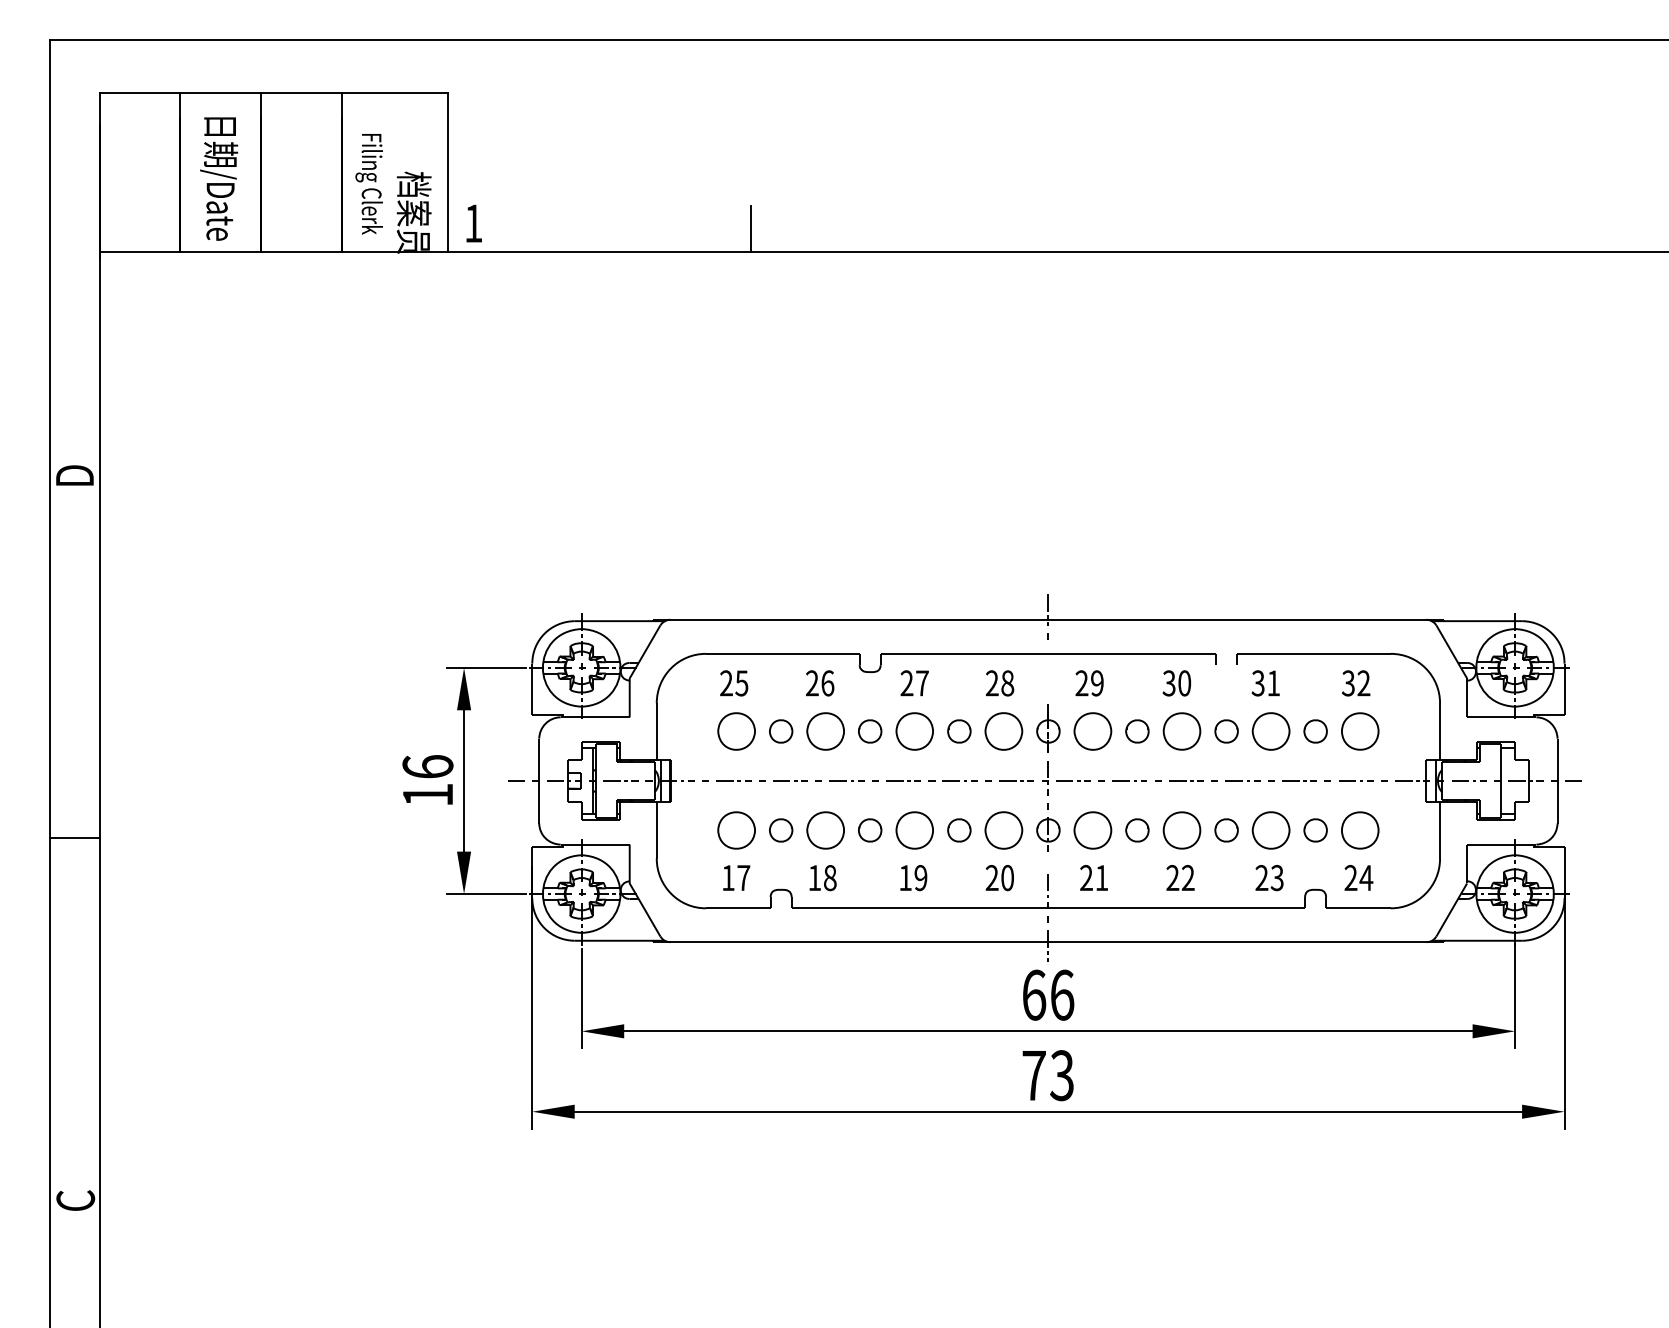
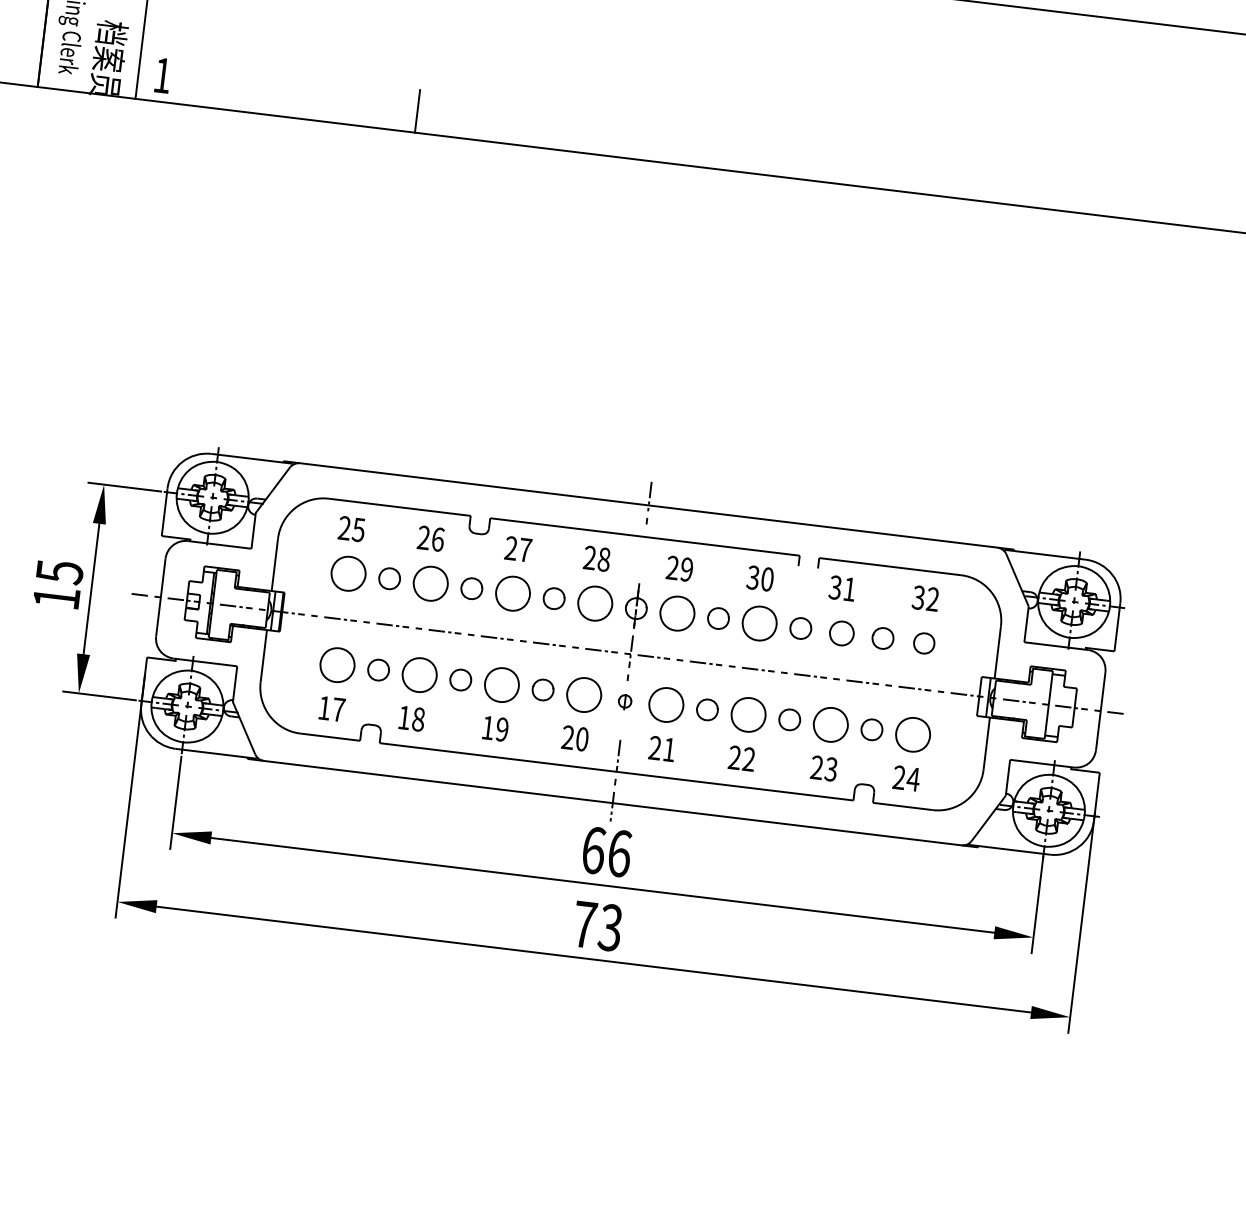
part: (1270, 731) -> (841, 633), size x0.7
part: (1360, 731) -> (924, 643), size x0.6
text: (427, 767) -> (59, 572), 16 -> 15
part: (1048, 834) -> (624, 703), size x0.6

